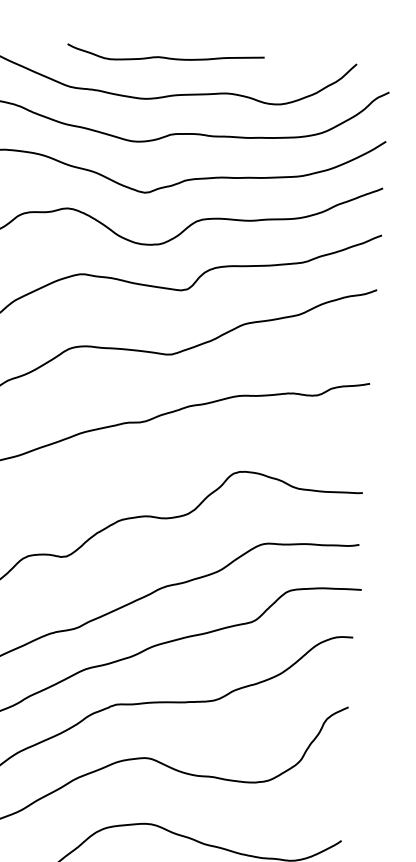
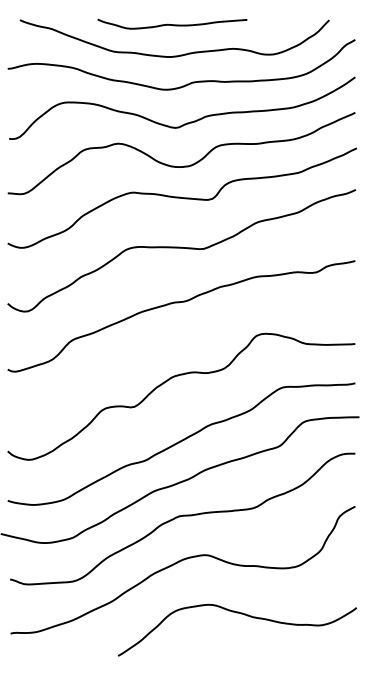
curve: (165, 57) -> (172, 24), moved

